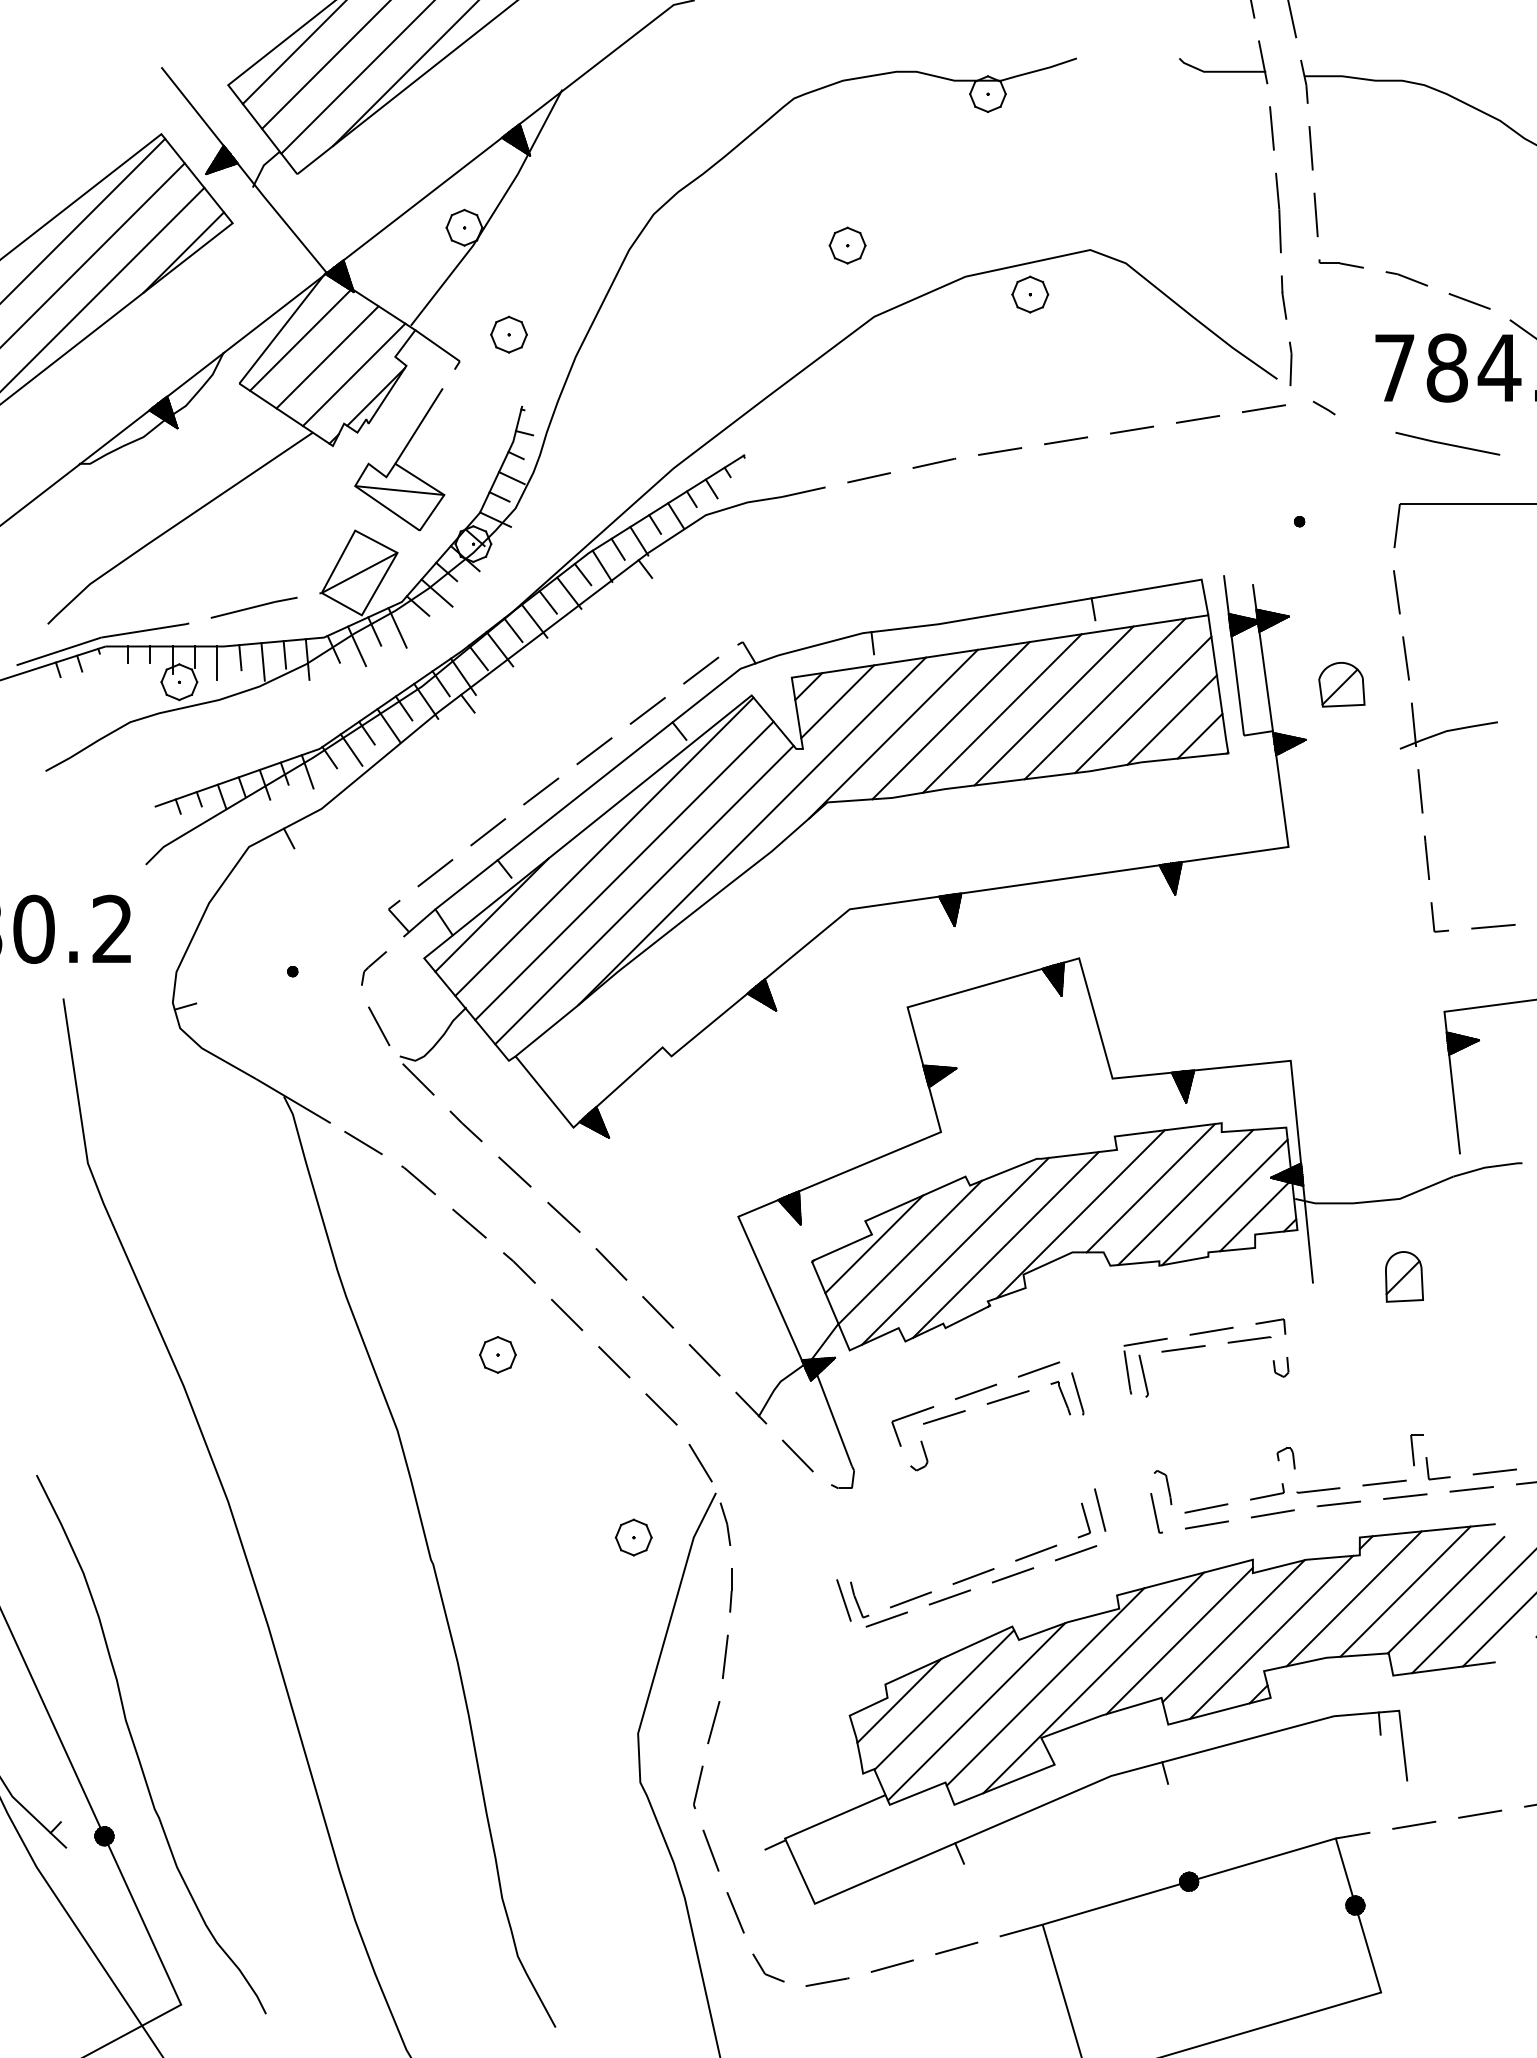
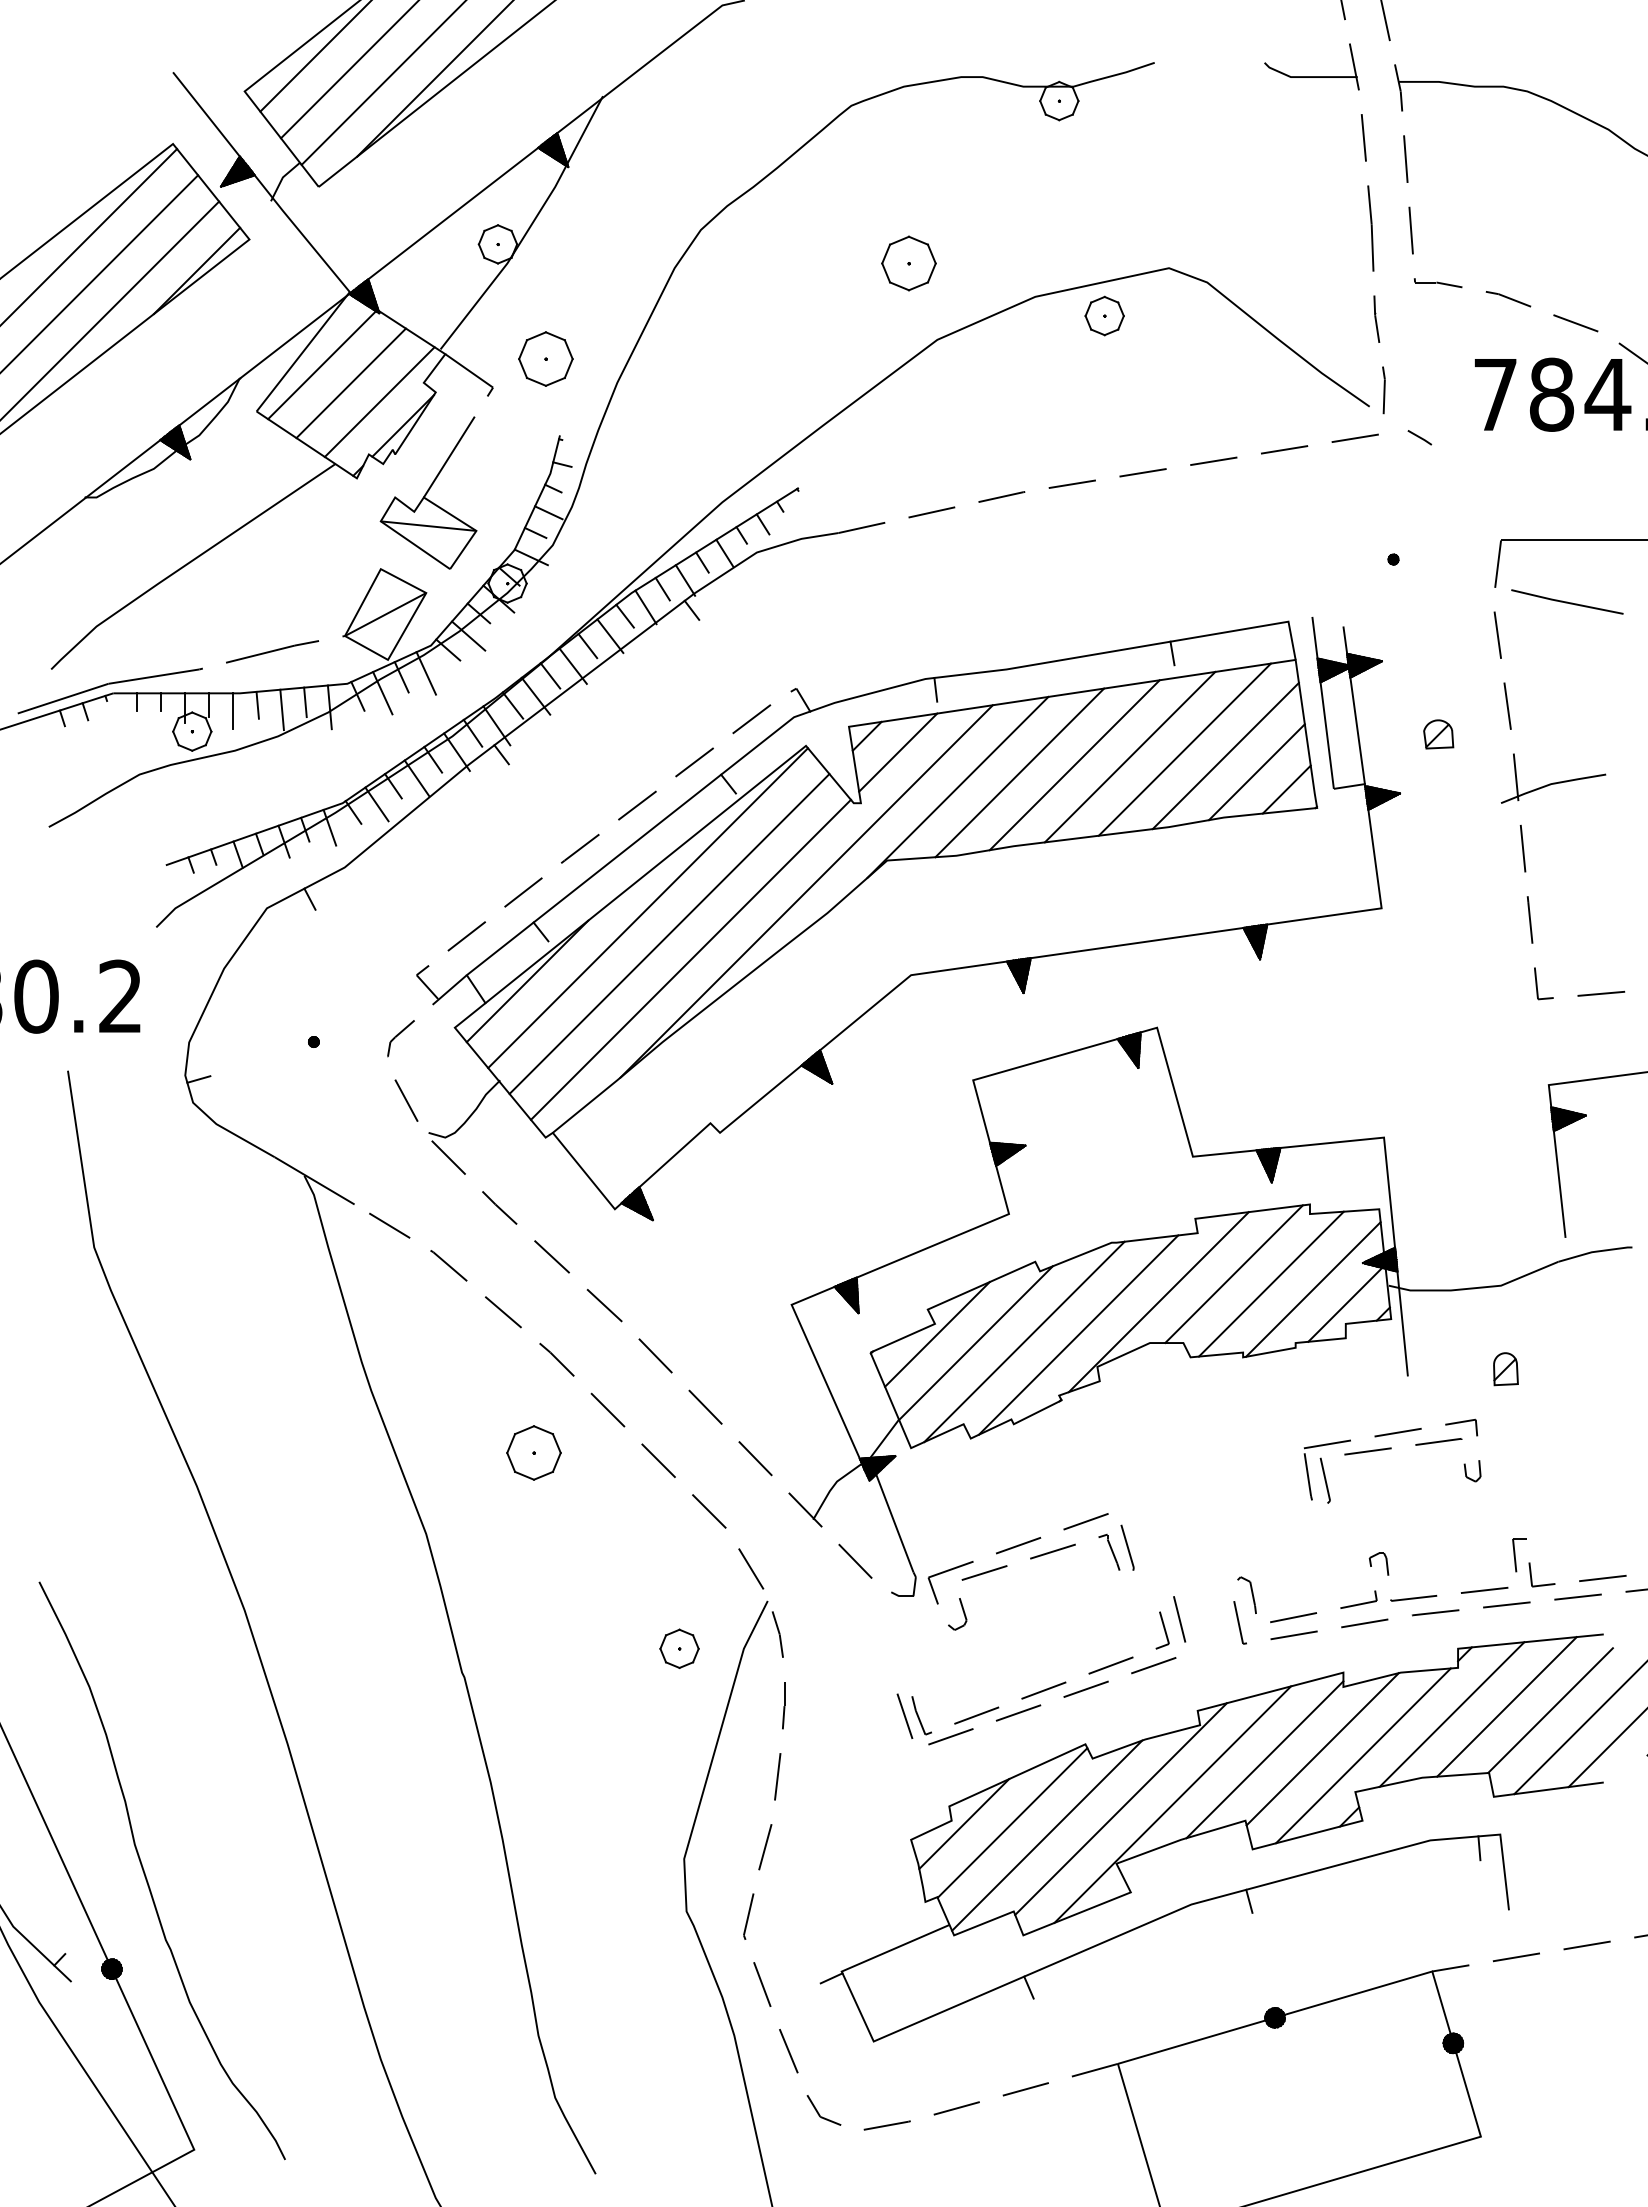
part: (847, 245) -> (908, 263), size x1.4
part: (508, 334) -> (545, 358), size x1.4
line: (1447, 443) -> (1567, 601), moved
part: (1341, 684) -> (1438, 734), size x0.6
part: (1404, 1276) -> (1505, 1368), size x0.6
part: (1205, 1347) -> (1391, 1449), moved
part: (497, 1354) -> (533, 1452), size x1.4
part: (987, 1404) -> (1030, 1559), moved

